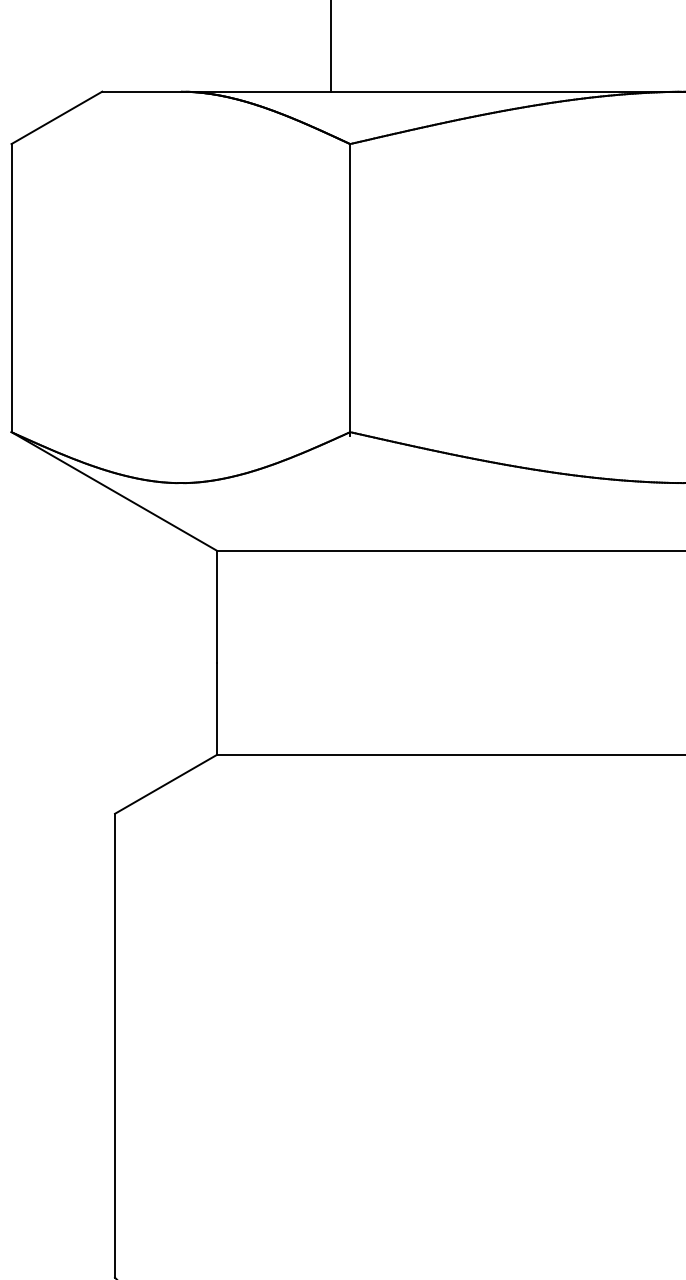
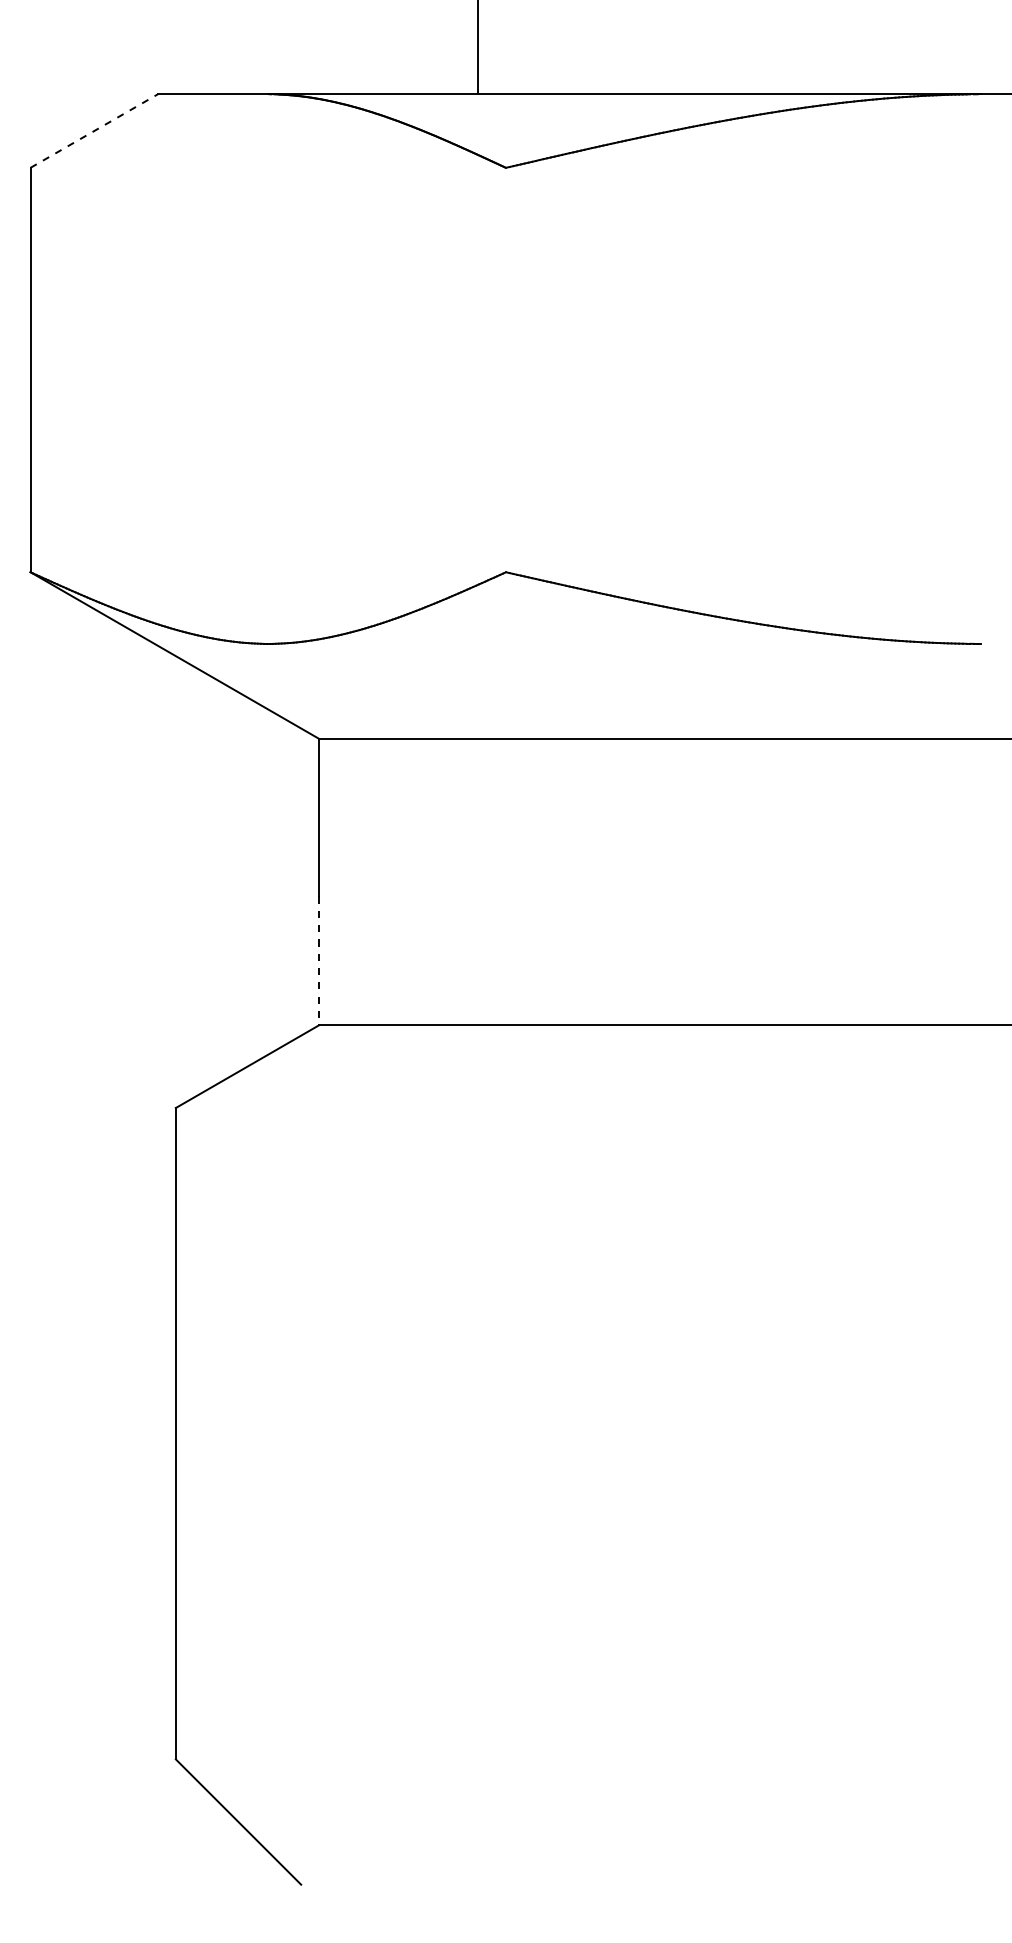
line: (57, 118) -> (94, 131), solid -> dashed
line: (350, 289) -> (506, 372), removed
line: (217, 709) -> (319, 961), solid -> dashed

